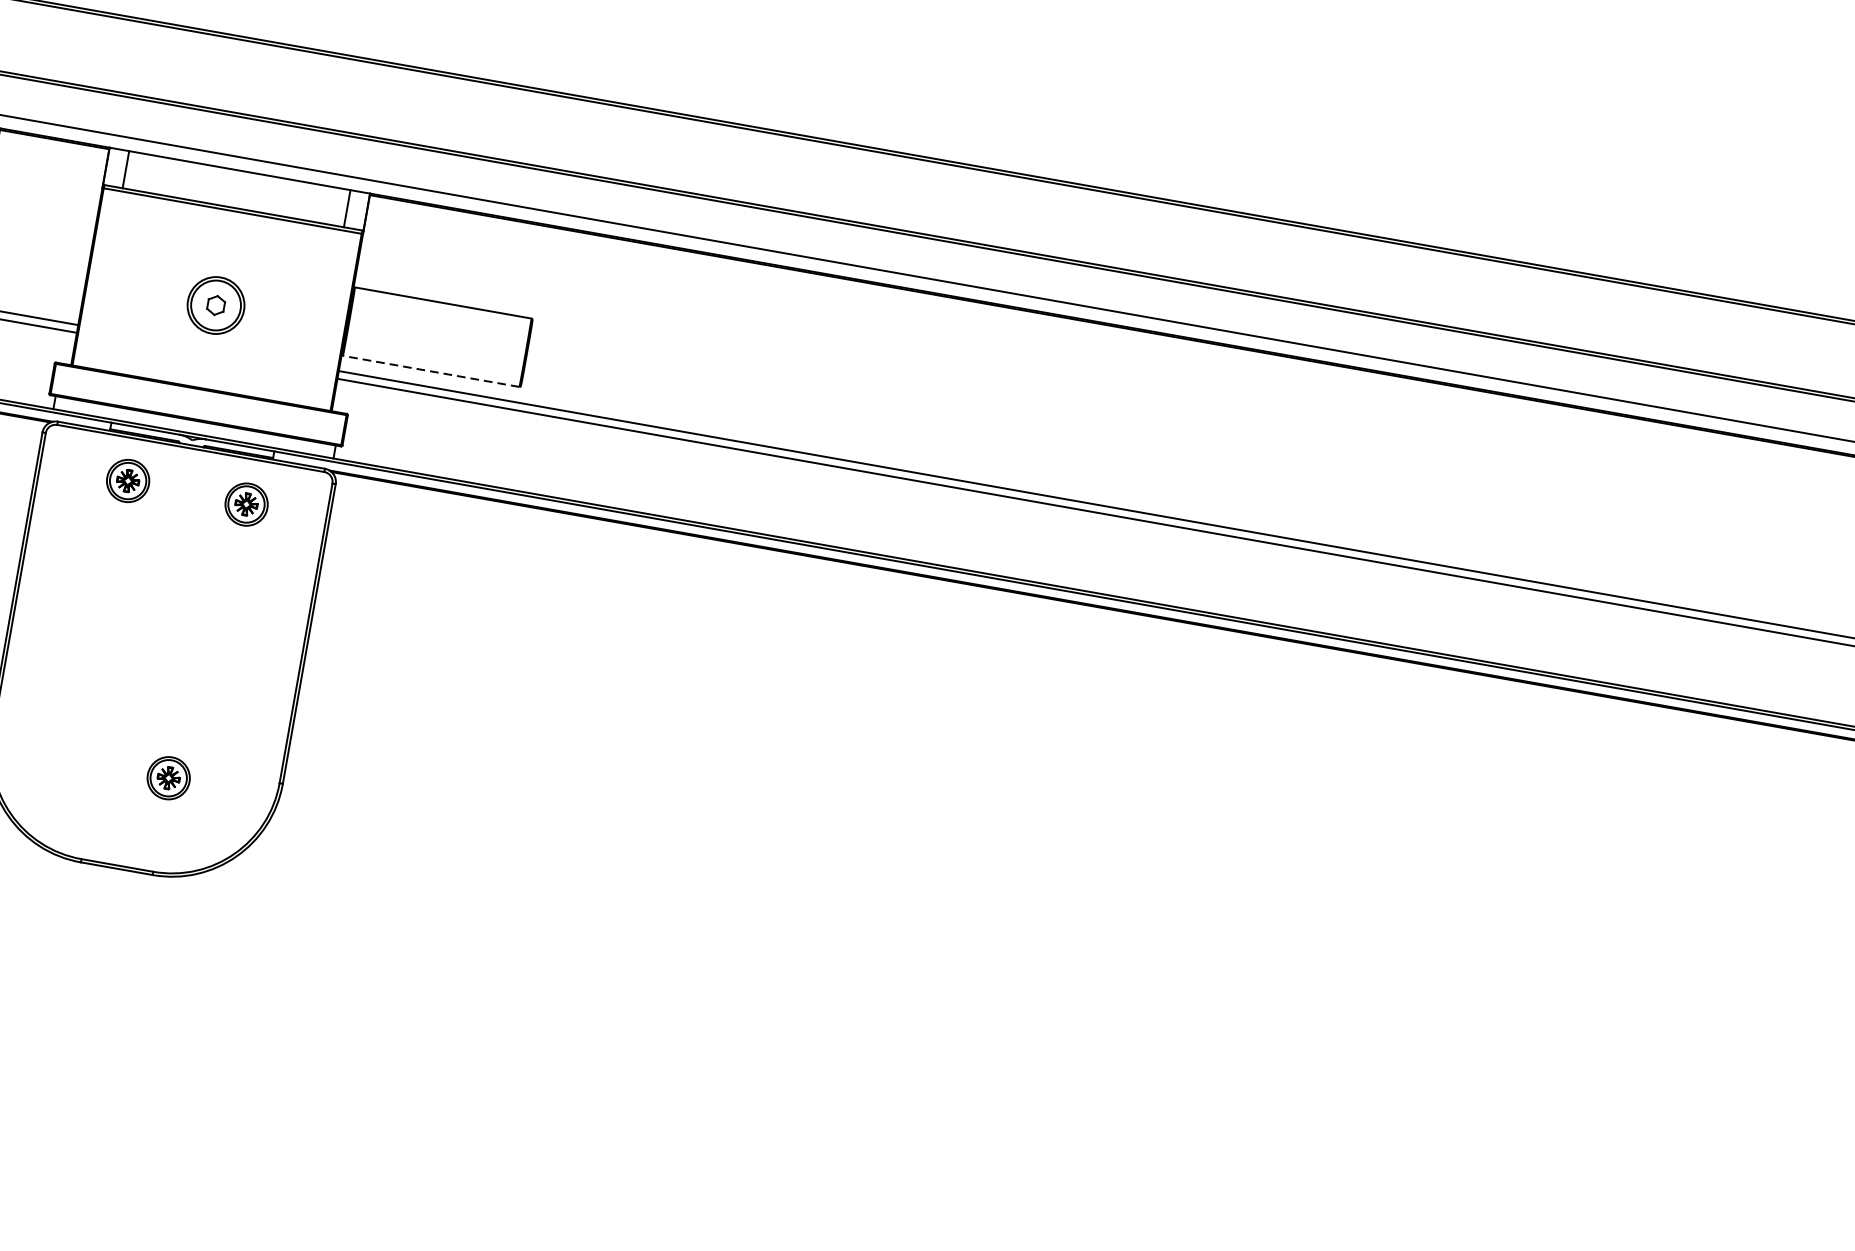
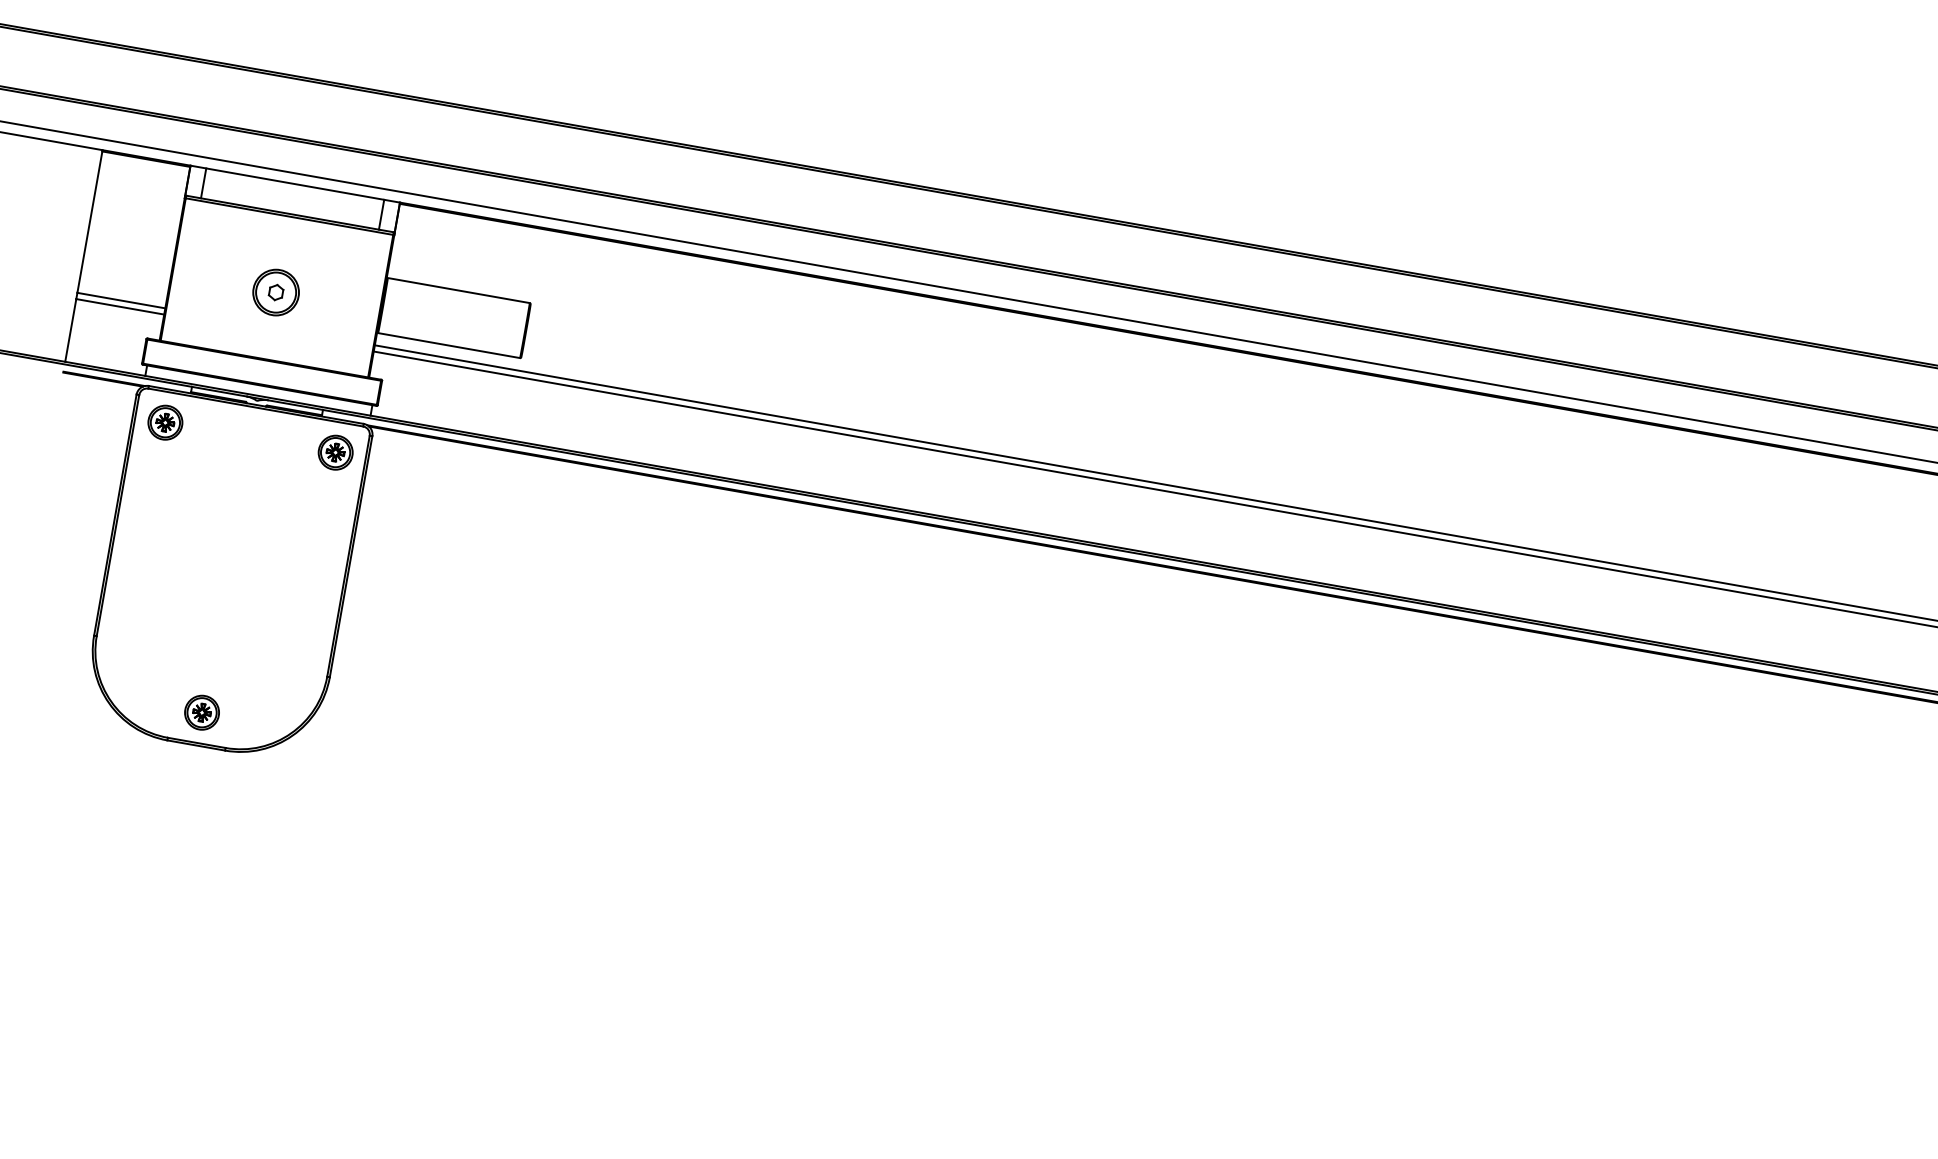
line: (430, 371) -> (448, 345), dashed -> solid
part: (128, 480) -> (165, 422), moved
part: (246, 504) -> (335, 452), moved
part: (168, 777) -> (201, 712), moved

